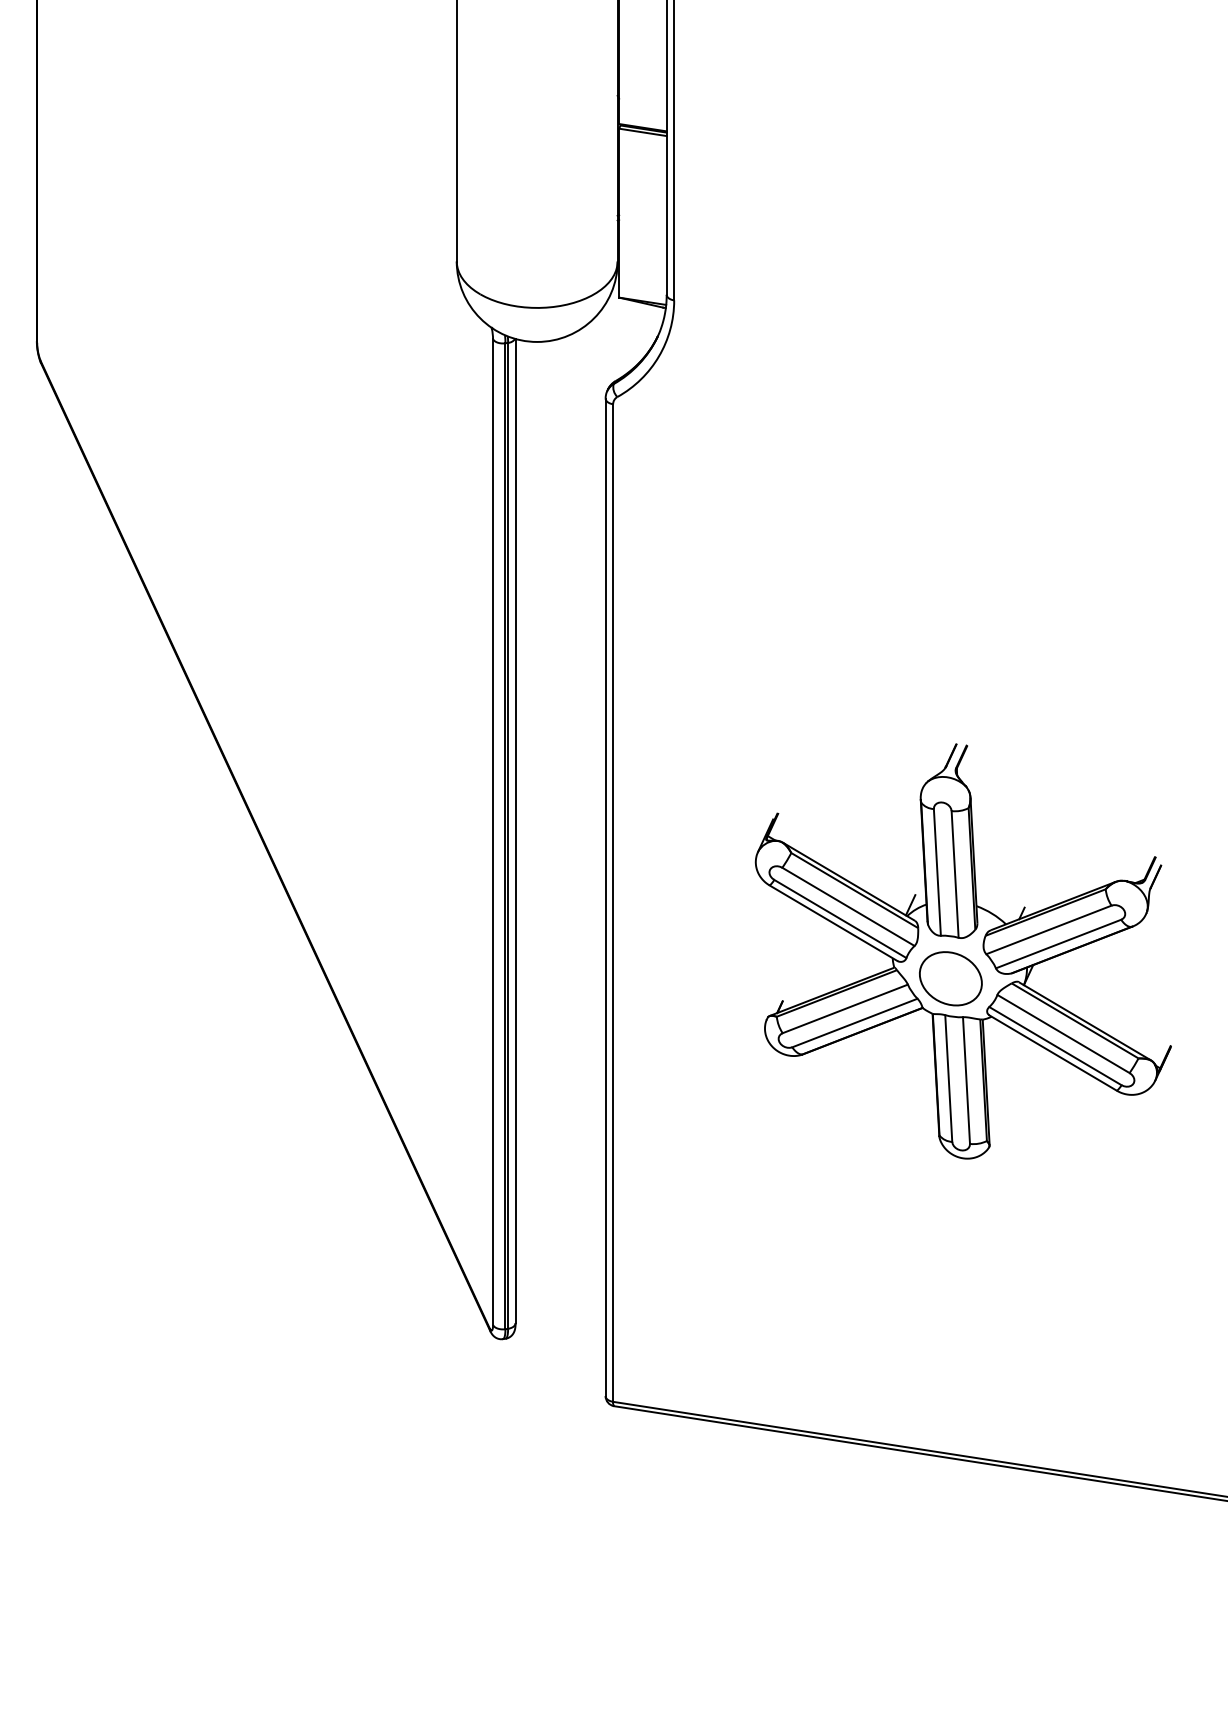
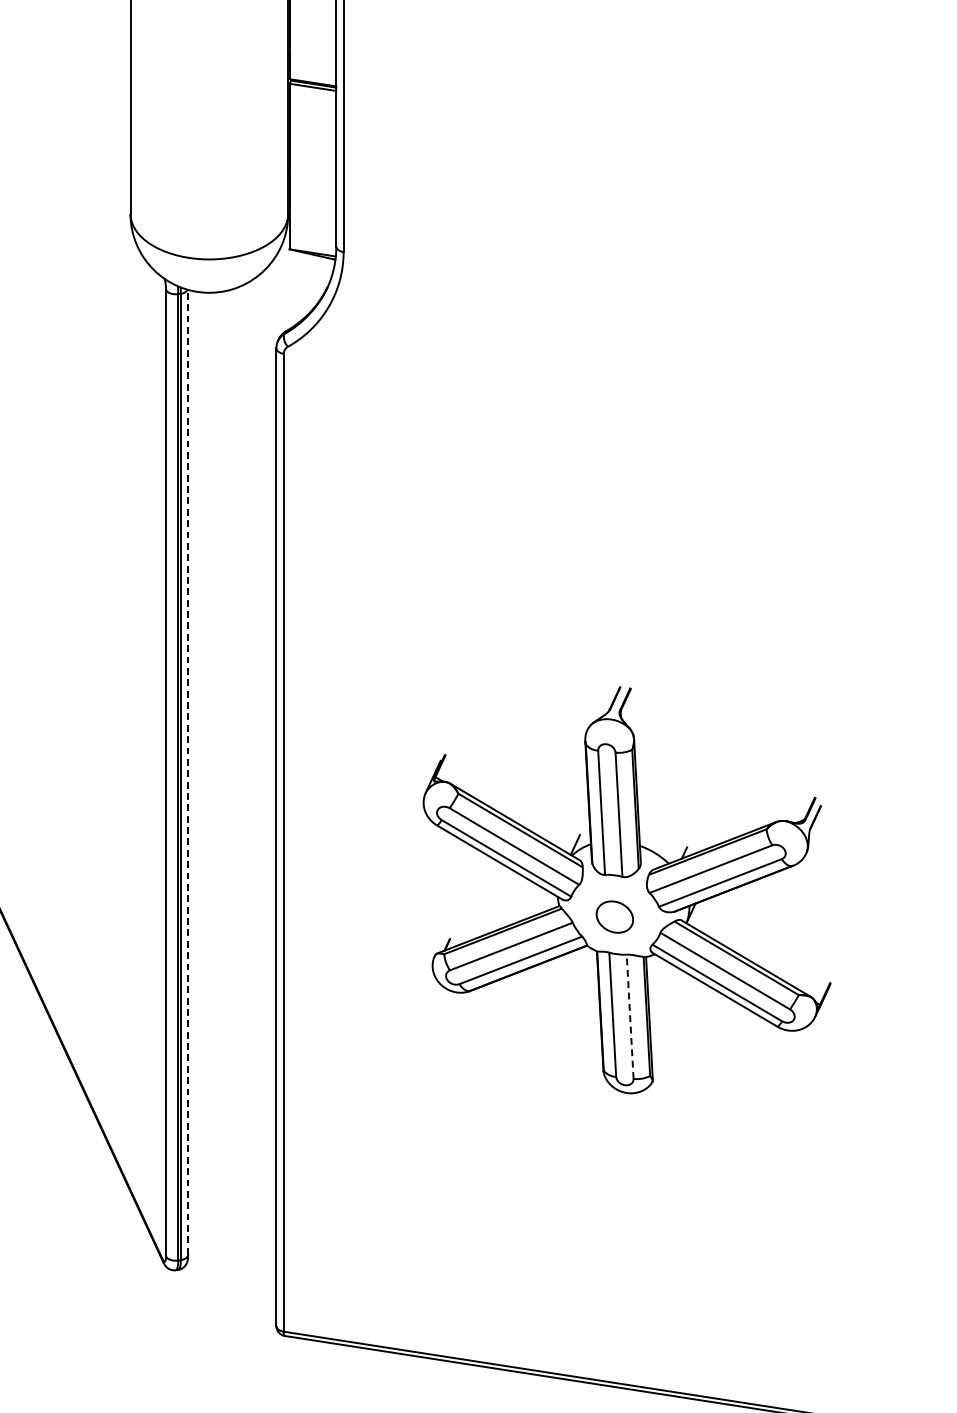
line: (515, 830) -> (188, 771), solid -> dashed
part: (950, 978) -> (614, 916), size x0.6
line: (966, 1080) -> (630, 1016), solid -> dashed

